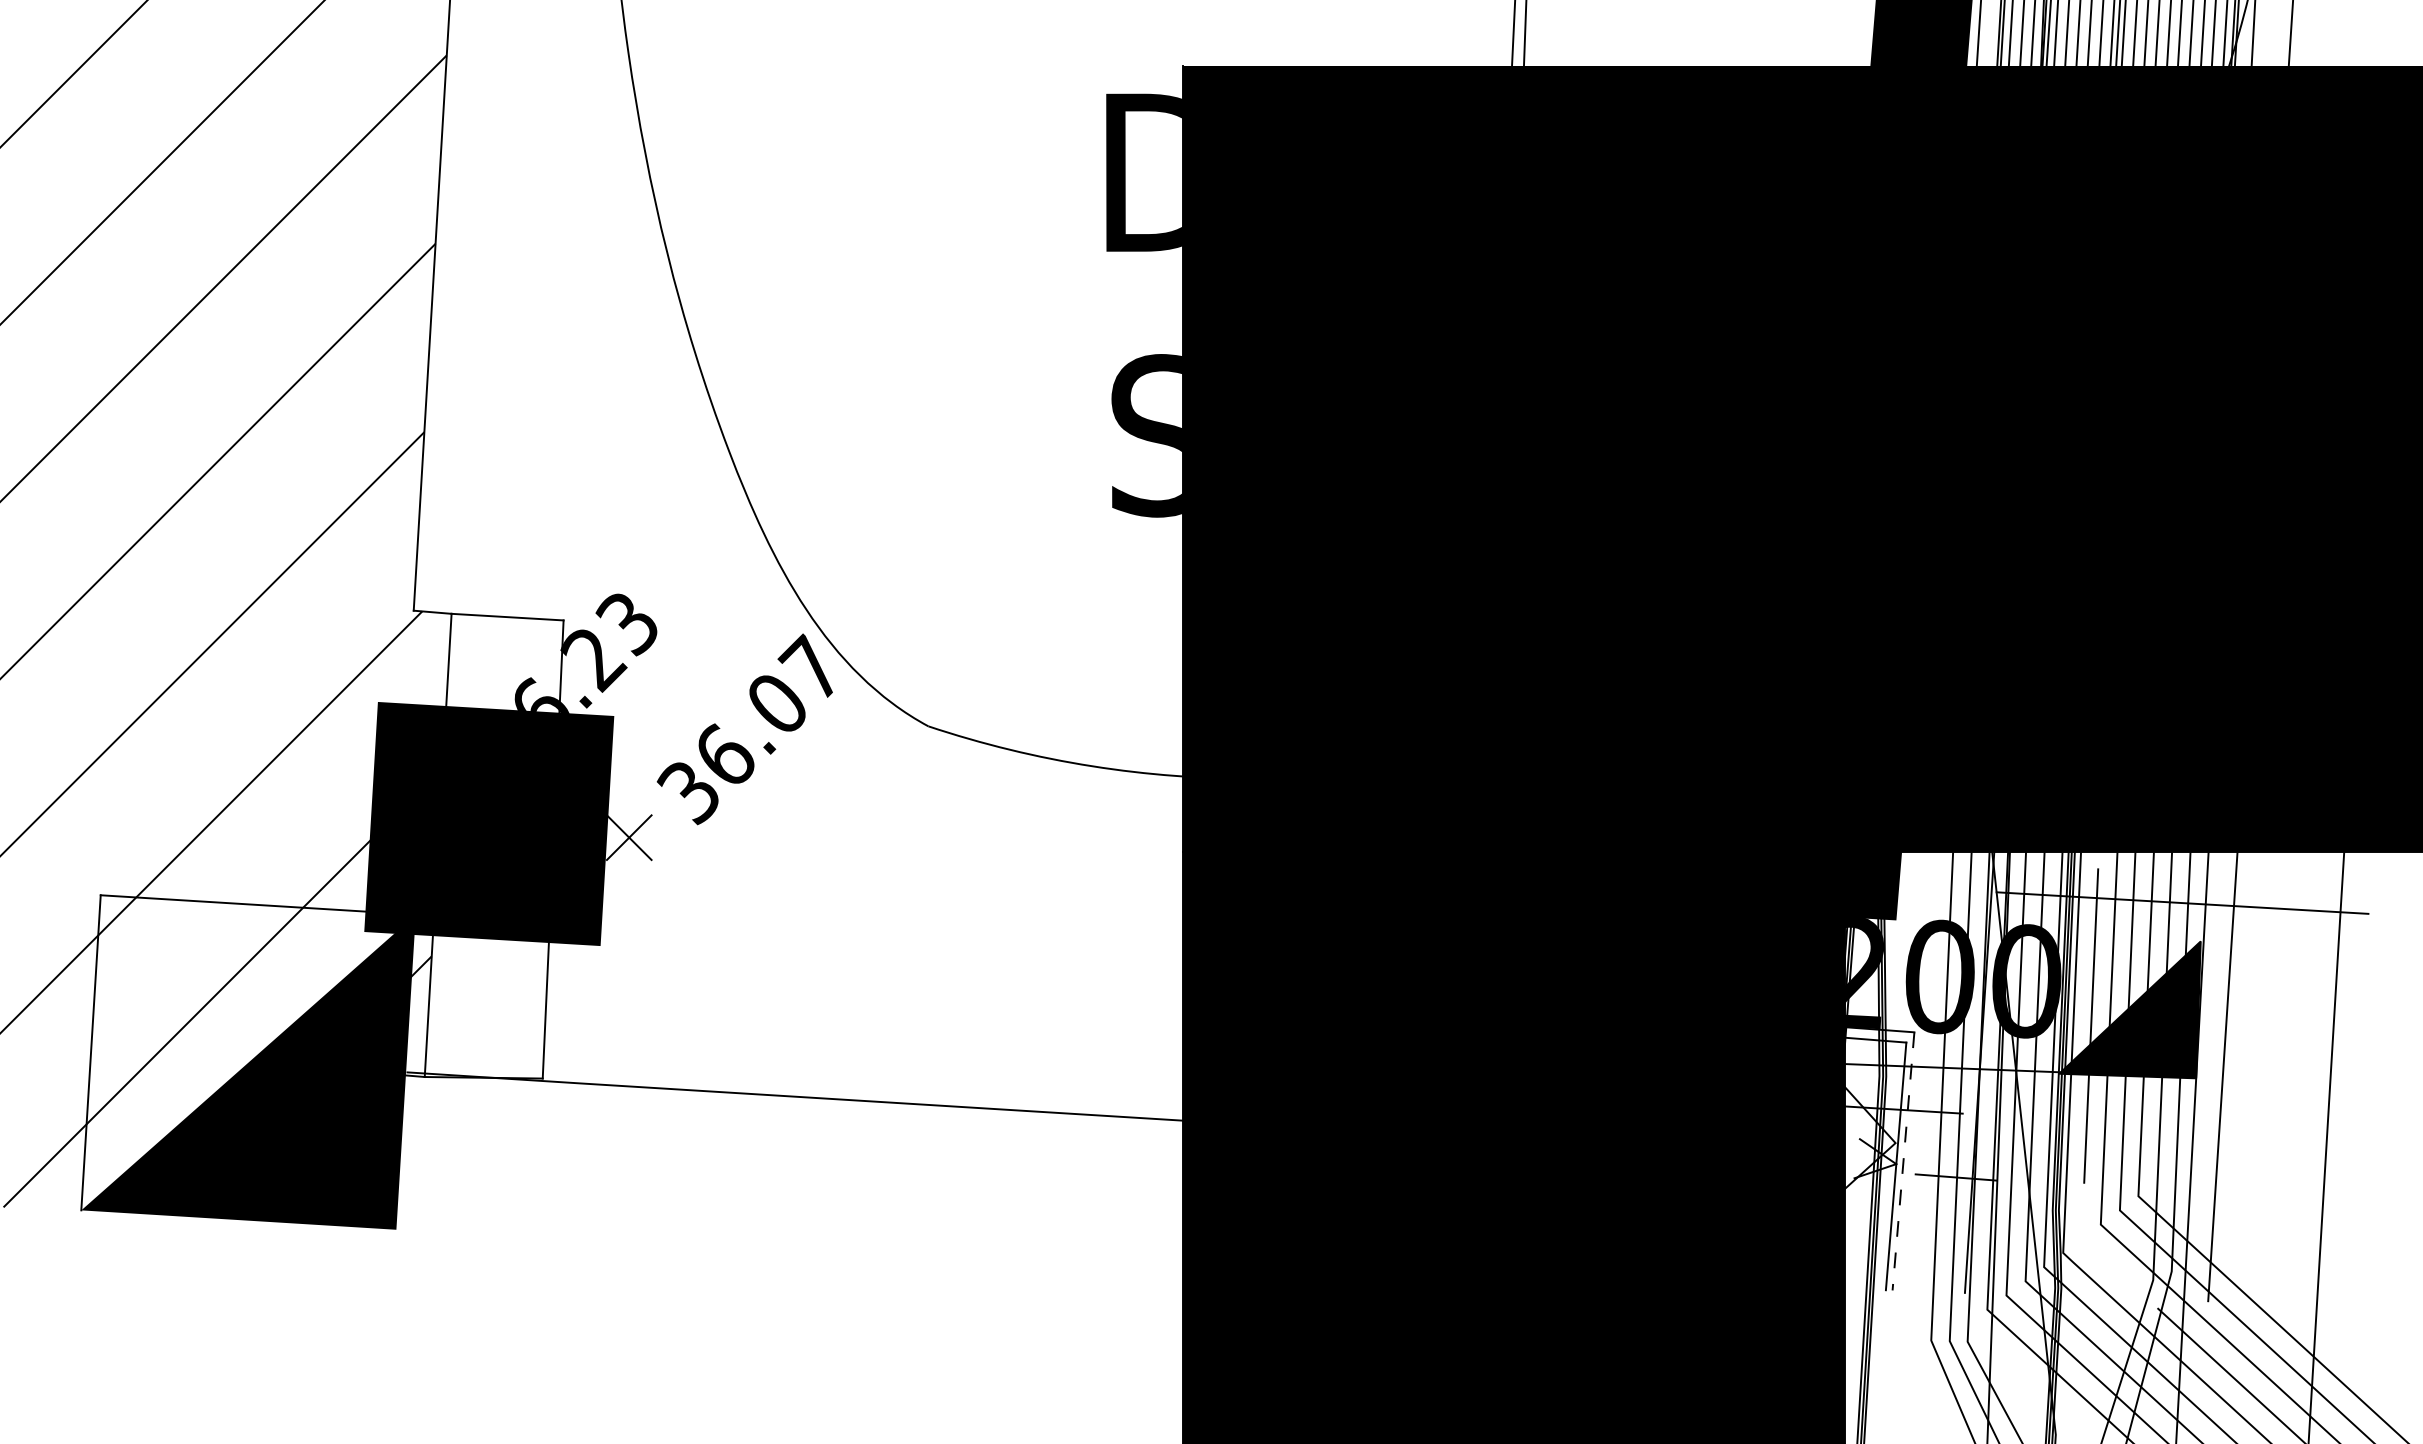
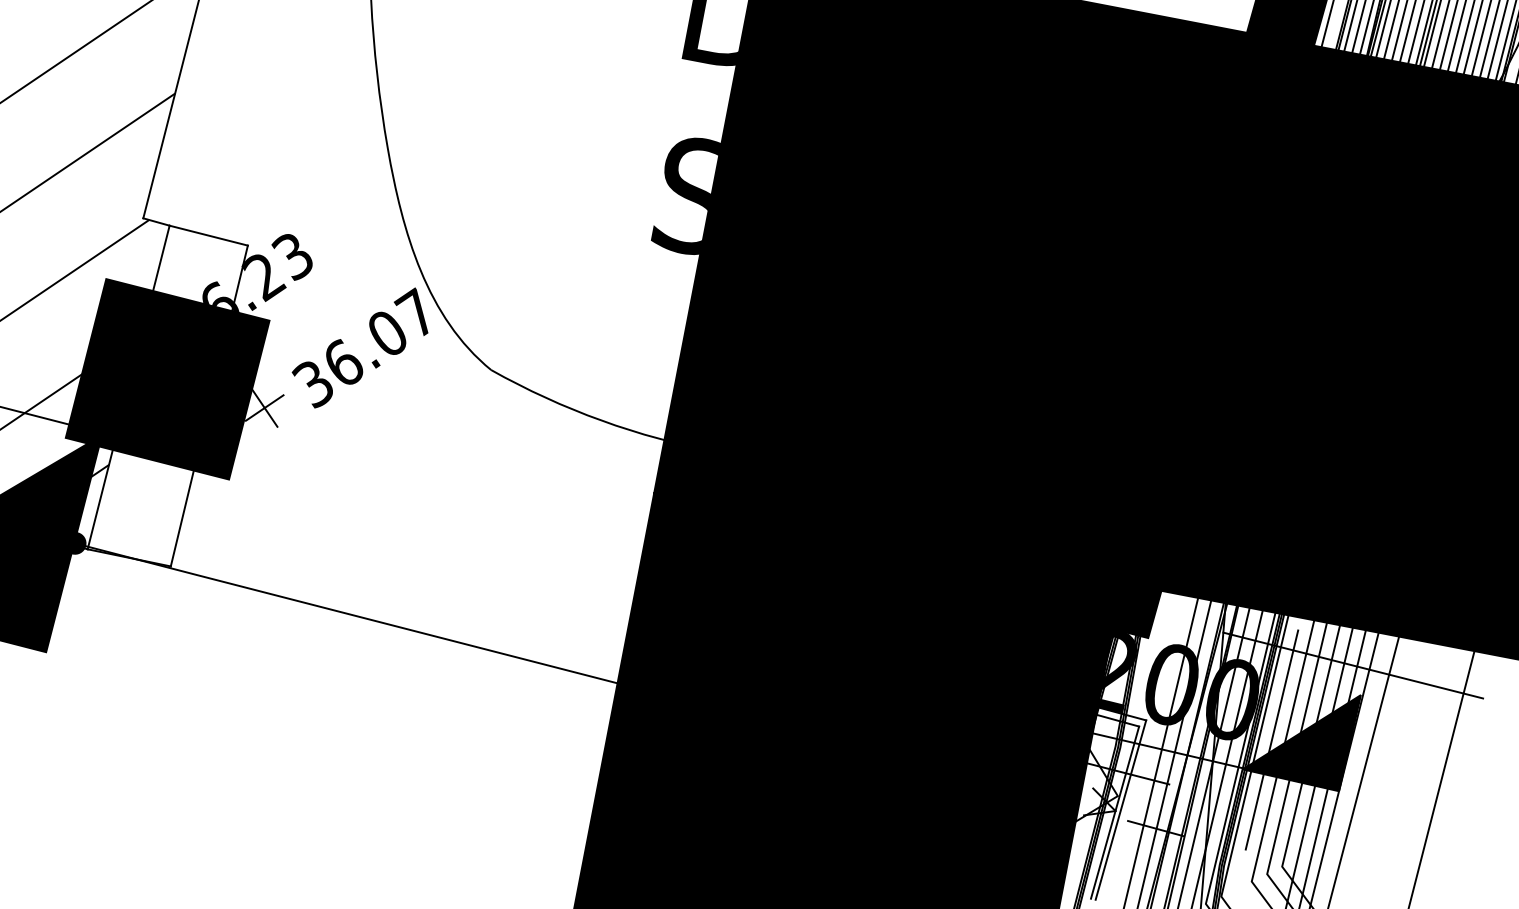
fill: (405, 1071) -> (74, 542), added
line: (1903, 1161) -> (1120, 810), dashed -> solid

